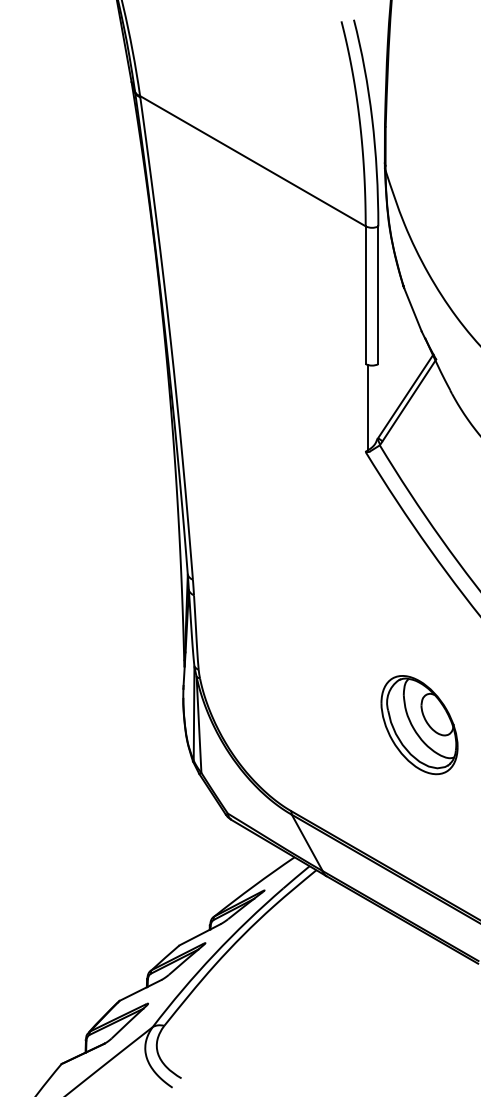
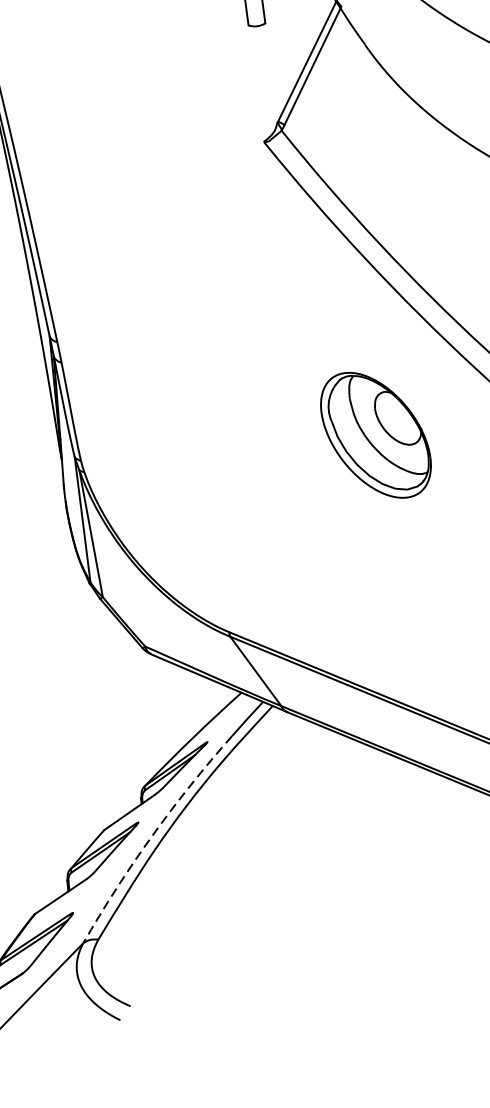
line: (368, 407) -> (259, 82), removed
part: (419, 725) -> (376, 435), moved
arc: (214, 954) -> (152, 835), solid -> dashed

